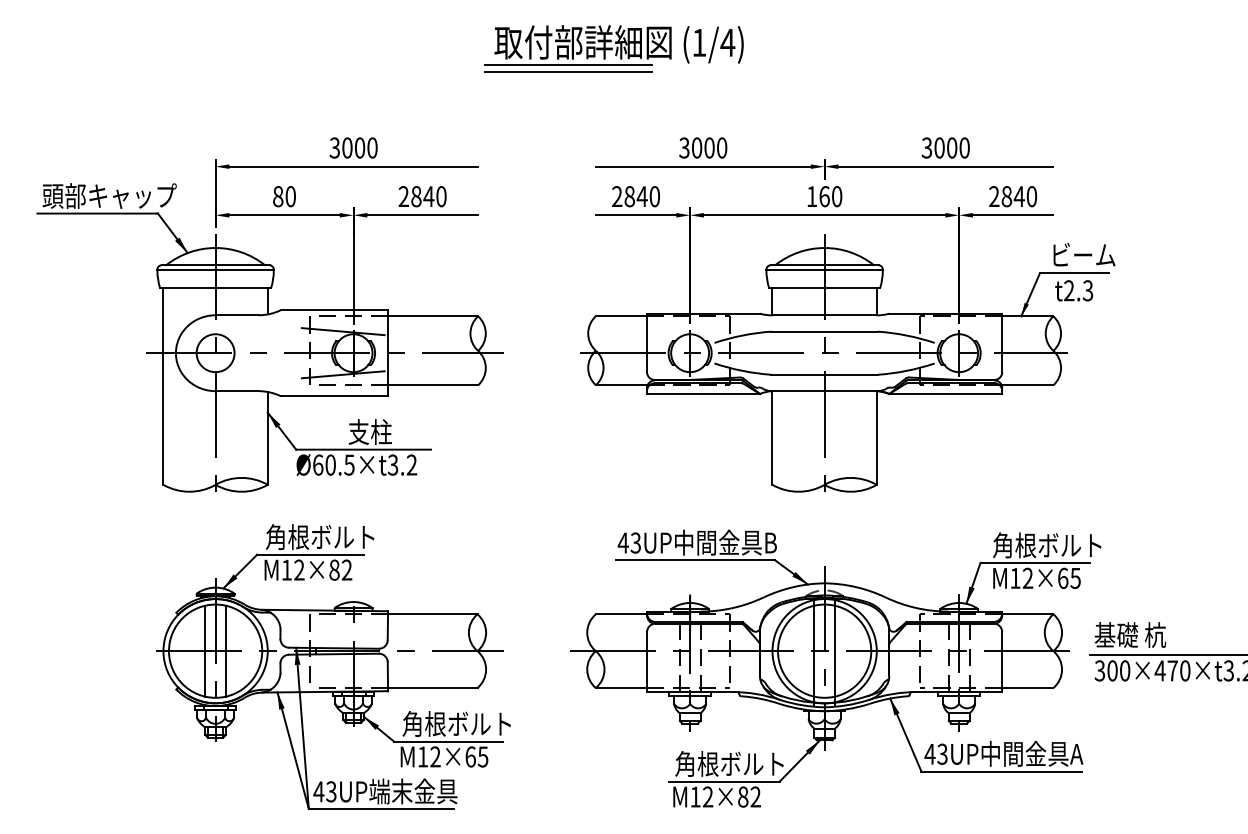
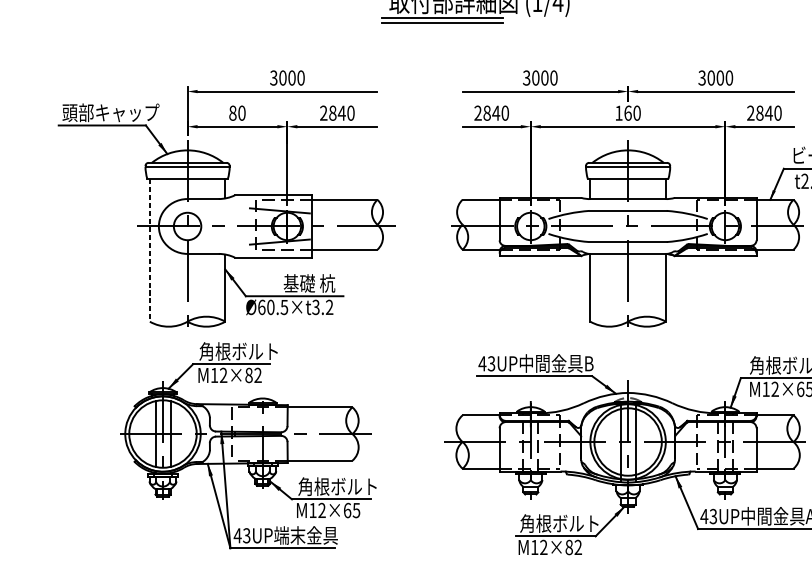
line: (163, 386) -> (149, 250), solid -> dashed
text: (383, 431) -> (309, 283), 支柱 -> 基礎 杭
part: (333, 667) -> (248, 445), moved

